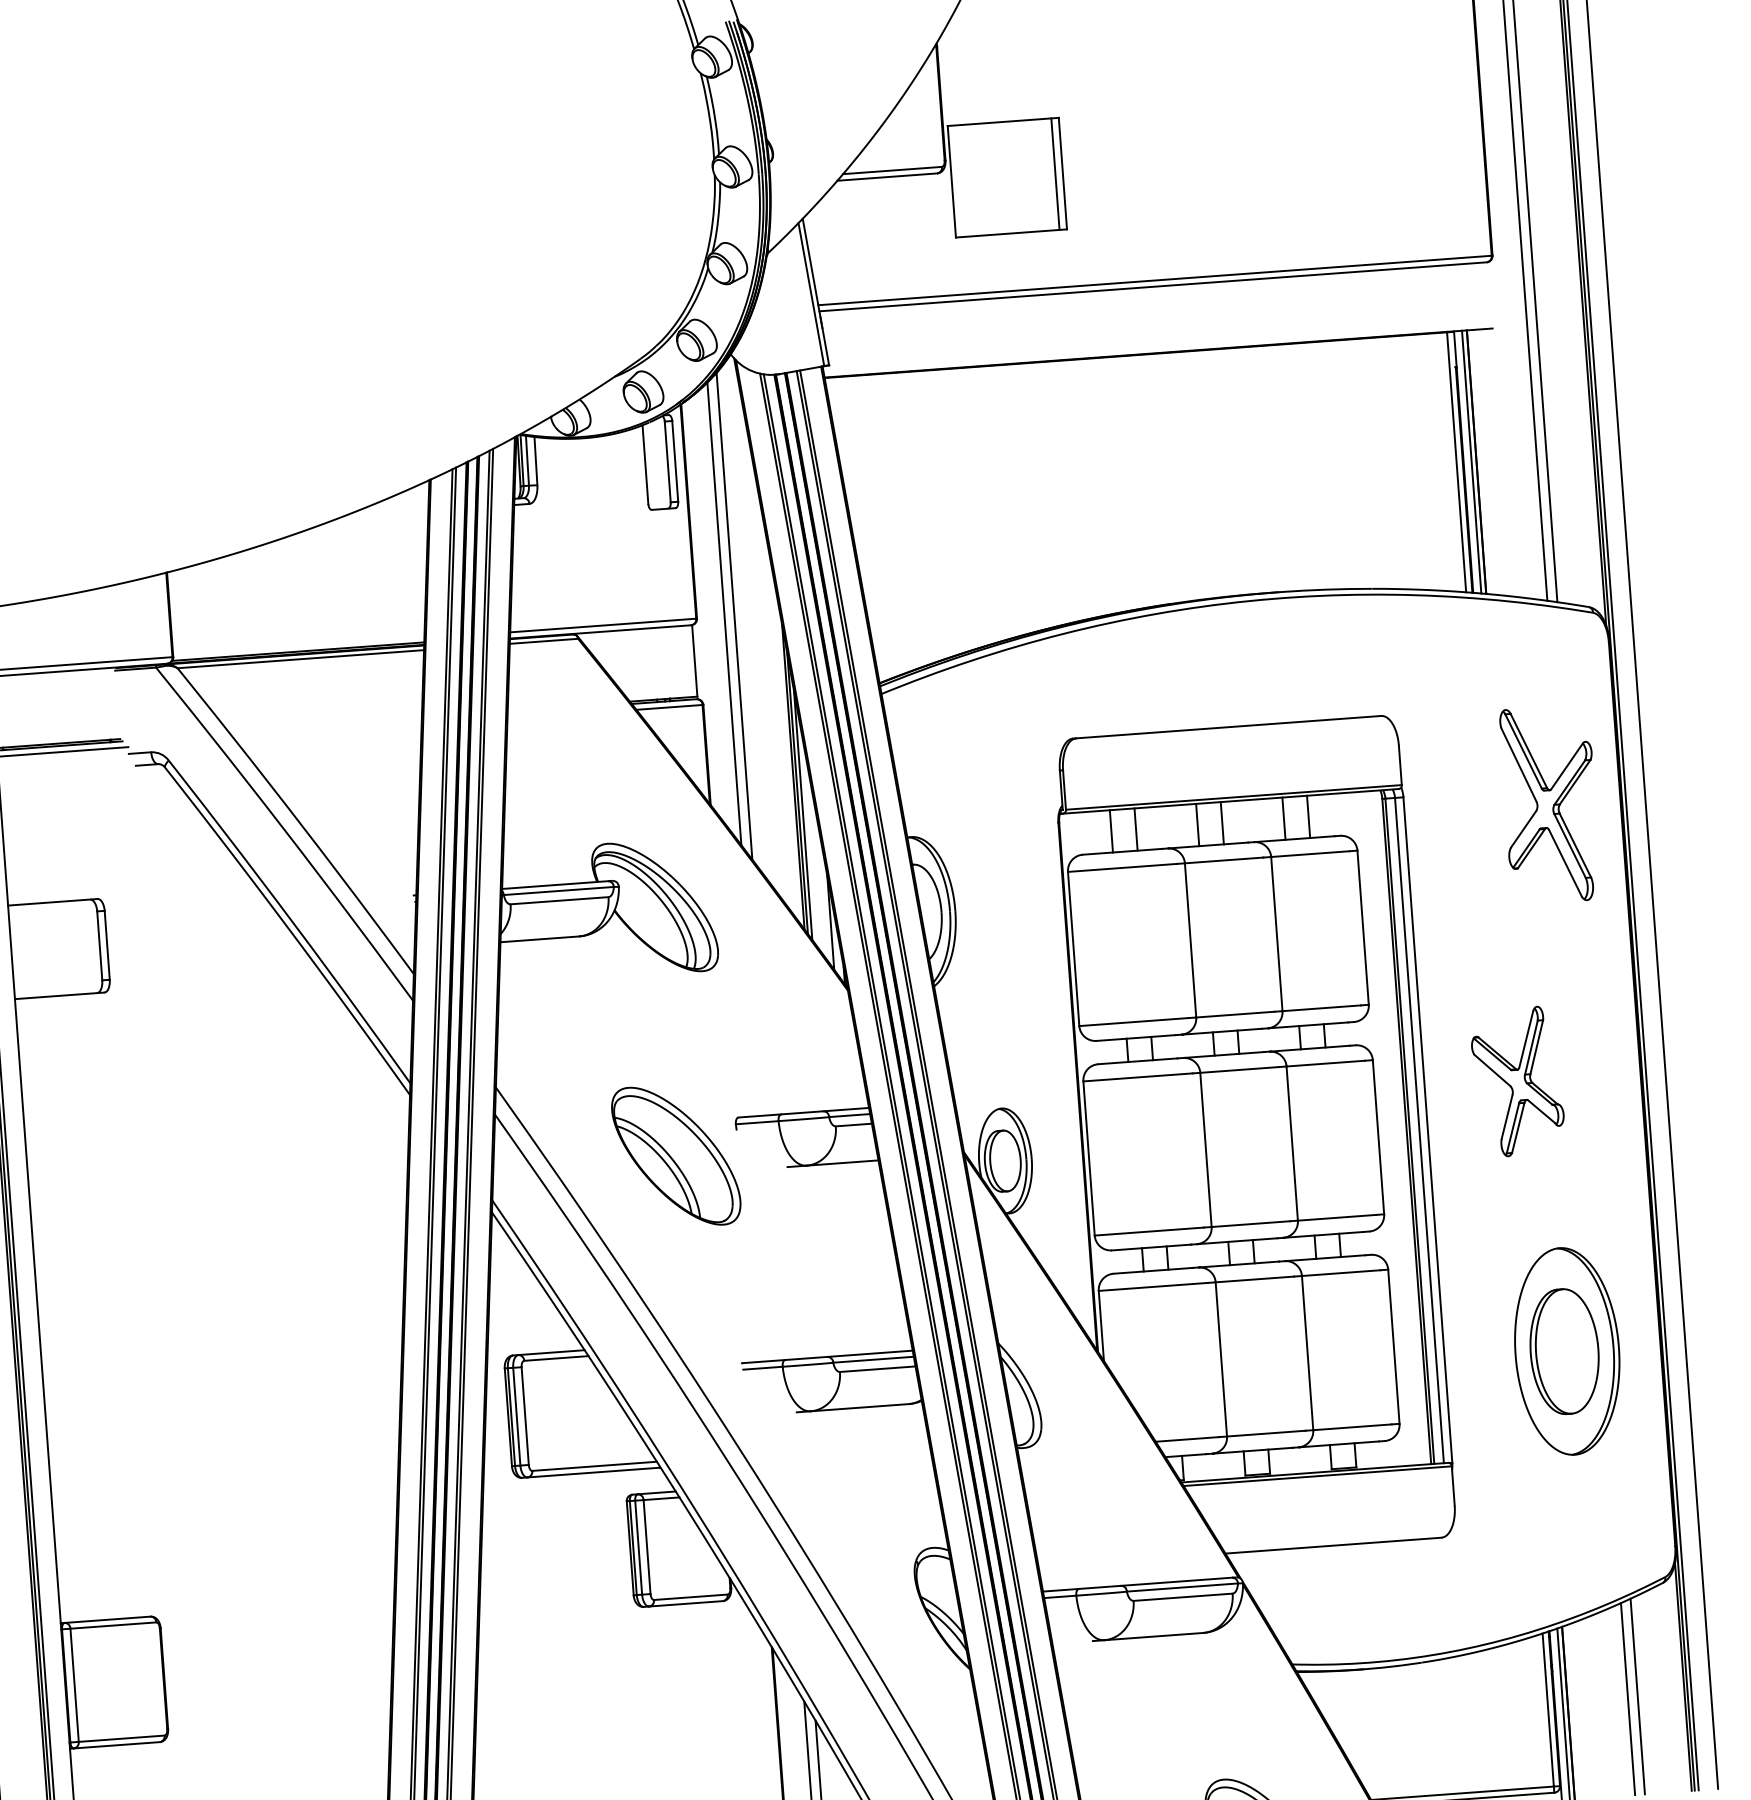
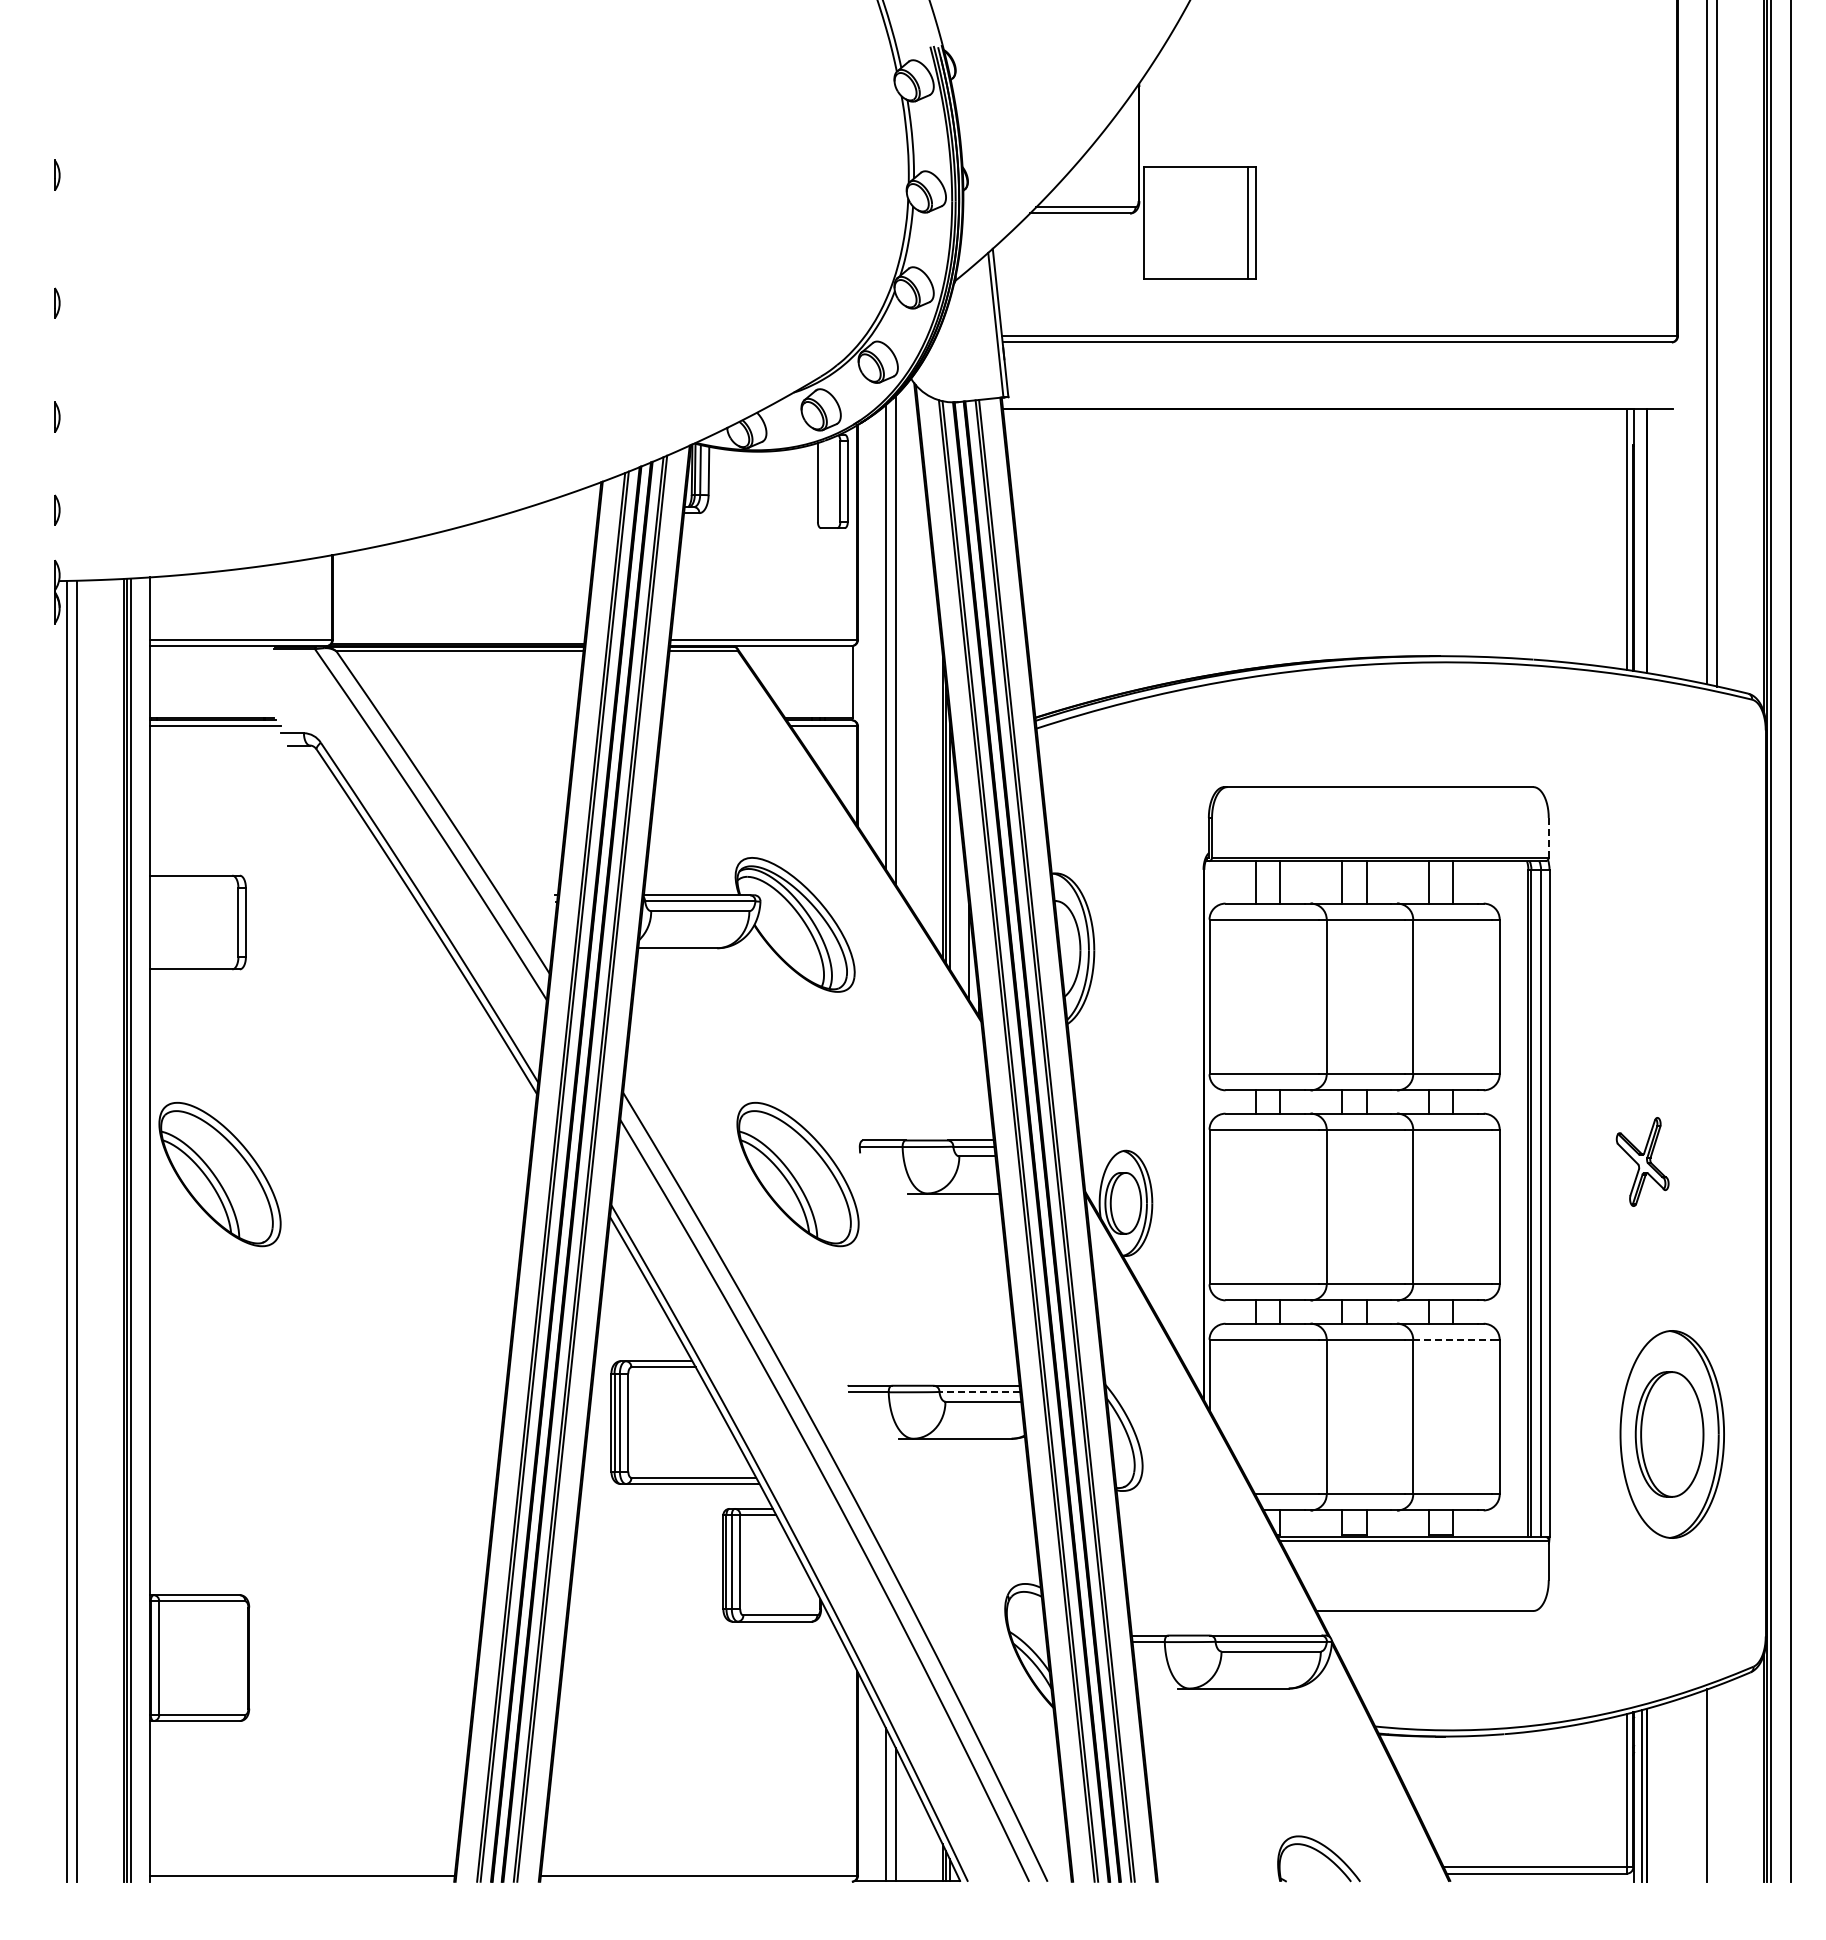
line: (1472, 462) -> (1642, 540), removed
line: (1400, 765) -> (1548, 837), solid -> dashed
part: (1550, 804) -> (1695, 887), removed
part: (1517, 1081) -> (1642, 1161), size x0.6
part: (99, 1198) -> (219, 1174), added
line: (1342, 1272) -> (1453, 1339), solid -> dashed
line: (873, 1359) -> (979, 1391), solid -> dashed
line: (1637, 1696) -> (1717, 1783), removed

